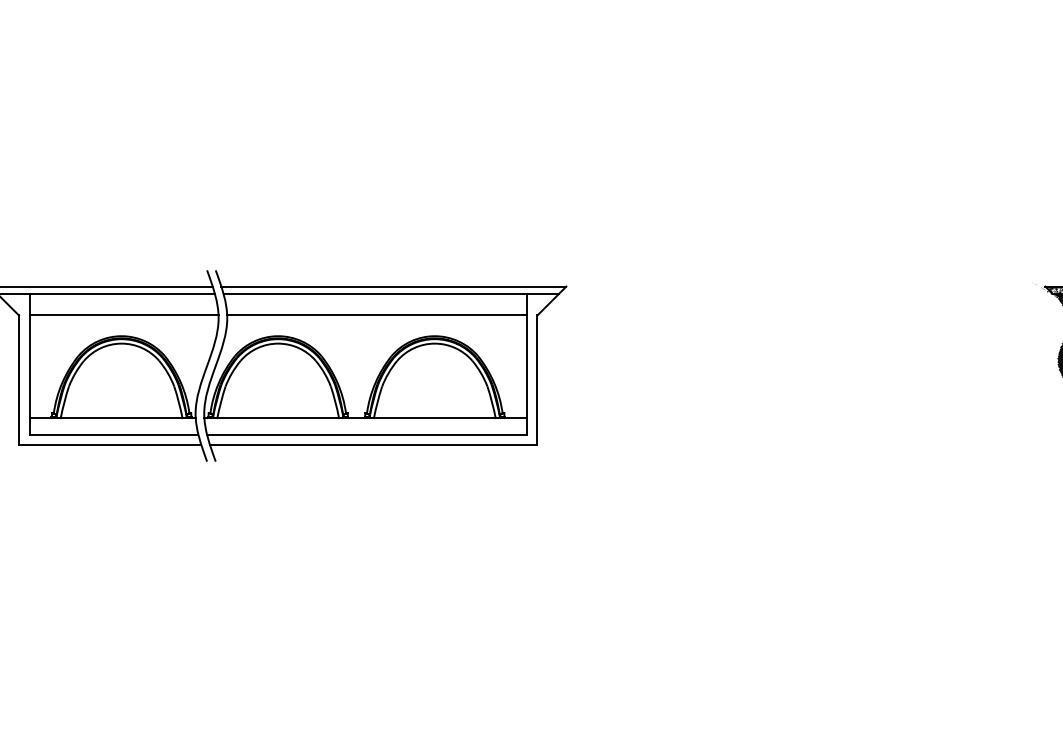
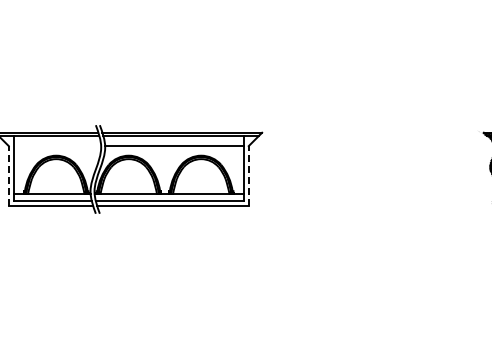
line: (124, 316) -> (57, 146), removed
line: (18, 378) -> (8, 175), solid -> dashed
line: (536, 378) -> (248, 175), solid -> dashed

